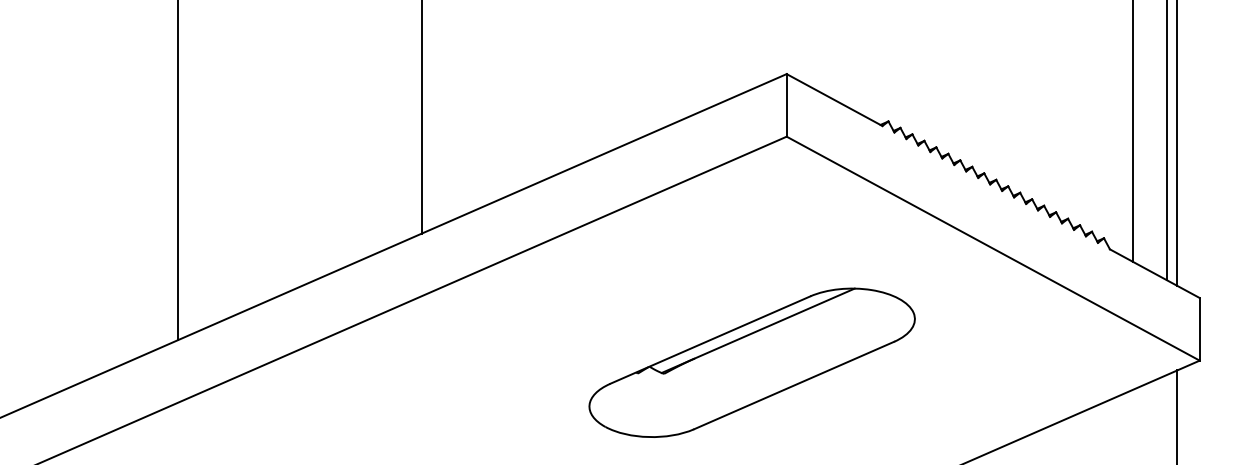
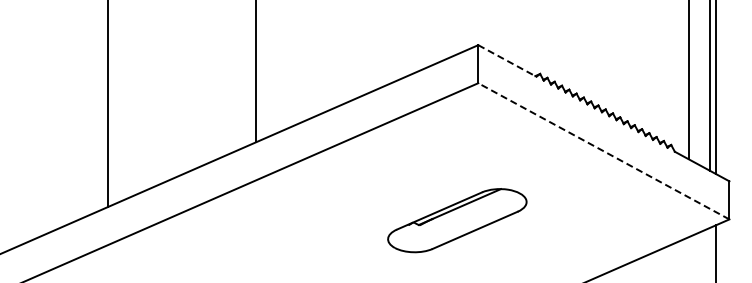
line: (834, 100) -> (507, 61), solid -> dashed
line: (992, 248) -> (603, 151), solid -> dashed
part: (752, 362) -> (457, 220), size x0.7

